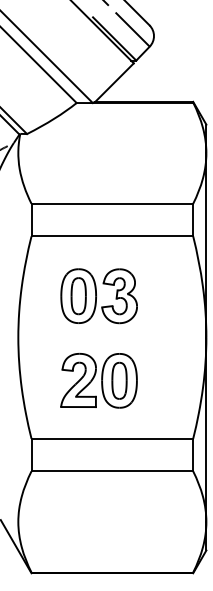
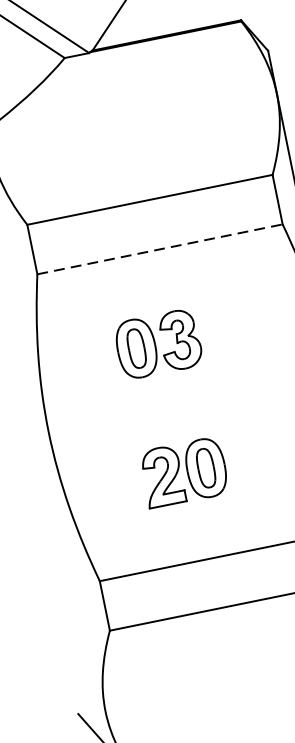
line: (112, 236) -> (160, 249), solid -> dashed
part: (98, 296) -> (157, 344), size x0.7
part: (98, 380) -> (183, 472), size x0.7

